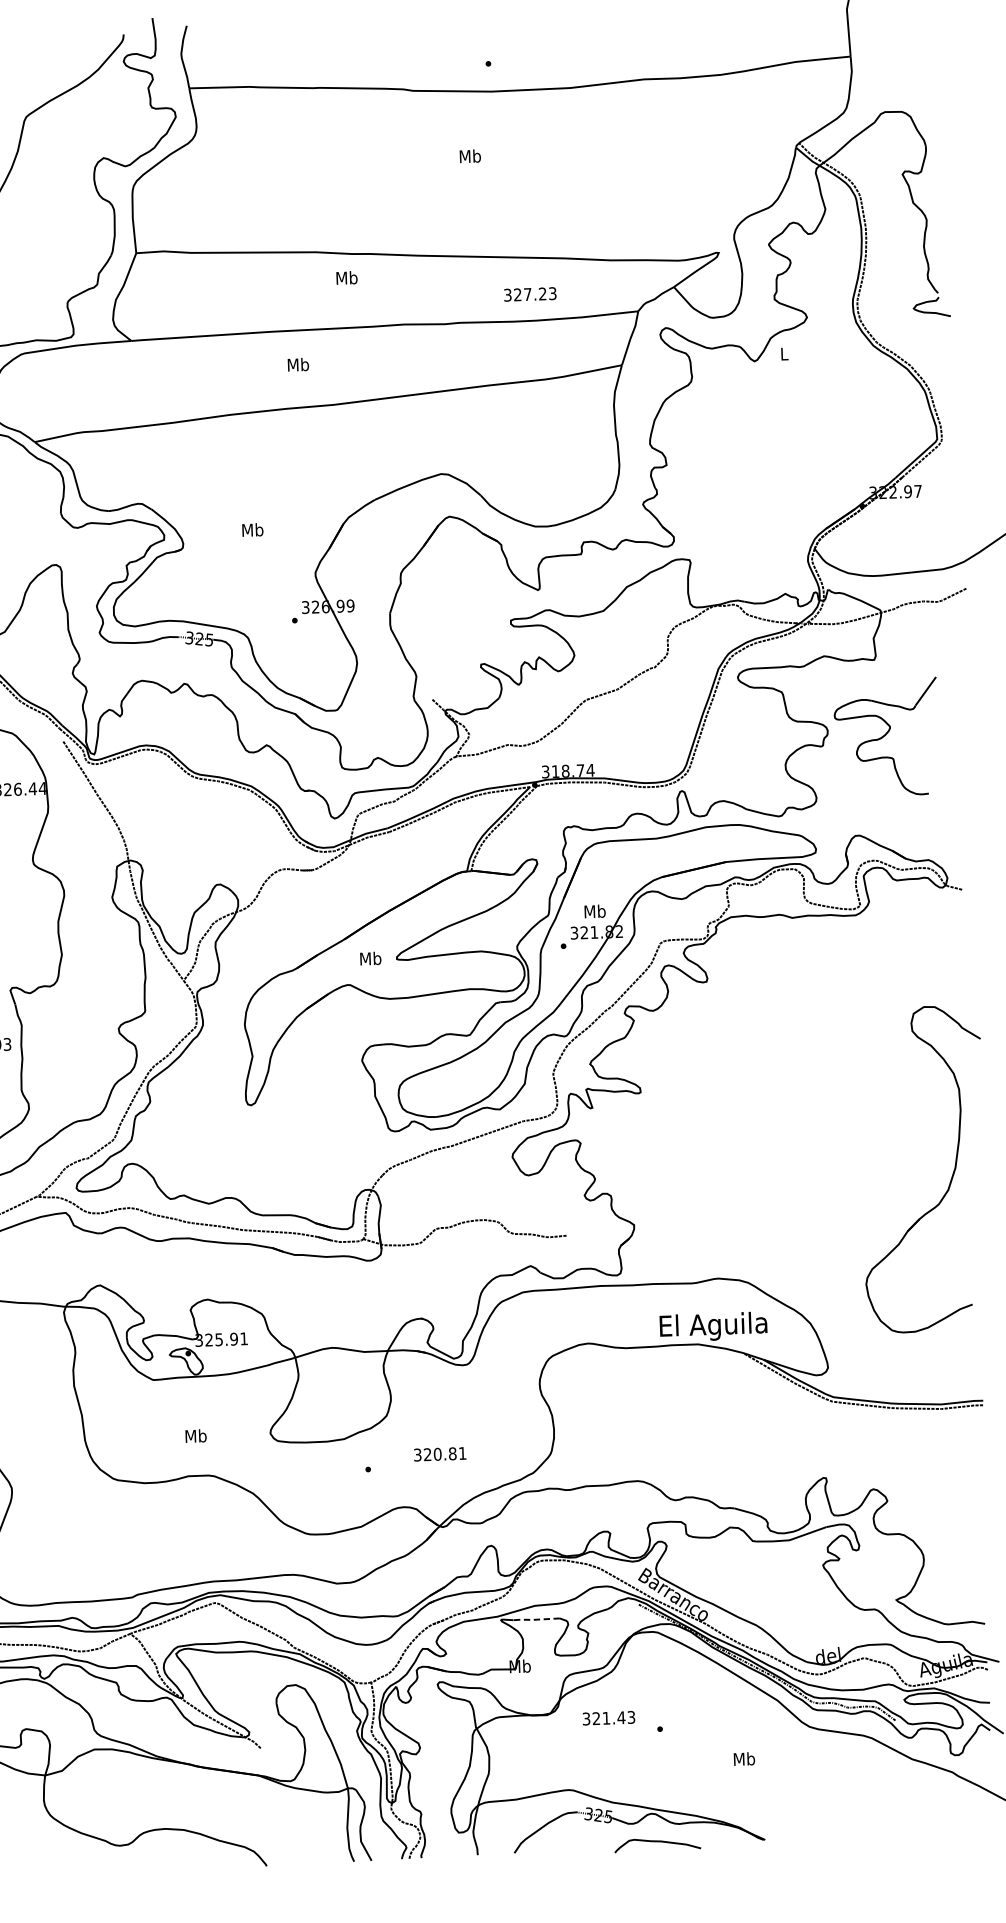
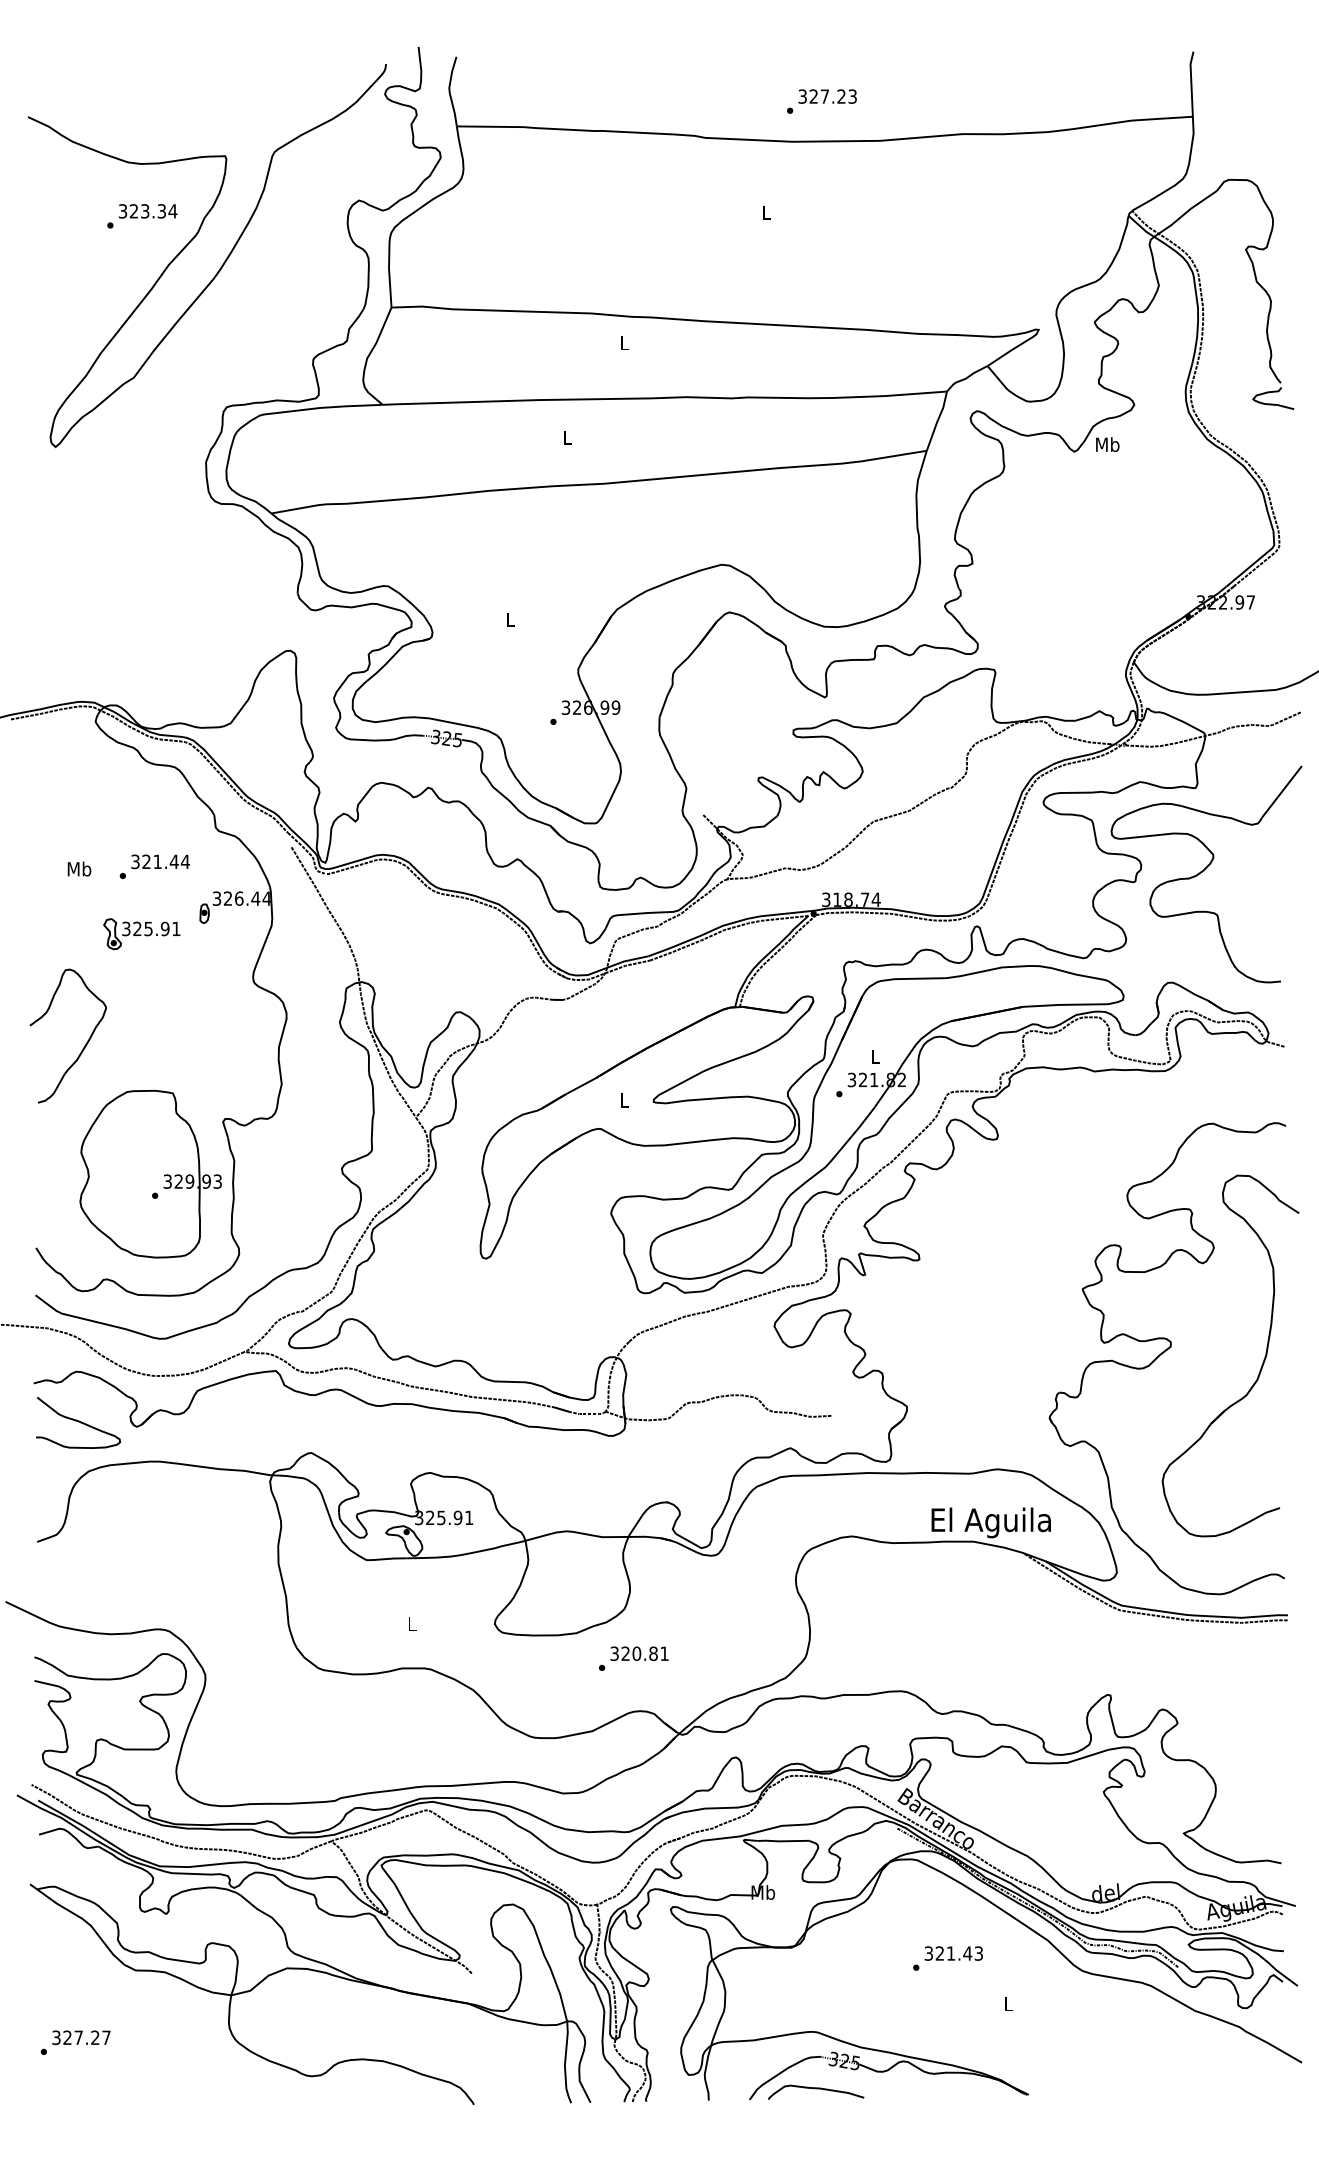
text: (470, 156) -> (766, 212), Mb -> L
text: (346, 277) -> (624, 342), Mb -> L
text: (530, 294) -> (827, 96), moved
text: (784, 353) -> (1107, 444), L -> Mb
text: (298, 364) -> (567, 437), Mb -> L
text: (253, 529) -> (510, 619), Mb -> L
part: (886, 737) -> (1206, 874), size x1.67
text: (594, 911) -> (875, 1056), Mb -> L
text: (370, 957) -> (624, 1099), Mb -> L
part: (863, 1169) -> (1163, 1353), added
text: (195, 1435) -> (411, 1623), Mb -> L
text: (440, 1454) -> (639, 1653), moved
line: (534, 1619) -> (781, 1841), dashed -> solid
text: (608, 1718) -> (953, 1953), moved
text: (744, 1758) -> (1008, 2003), Mb -> L
curve: (657, 1842) -> (816, 2089), moved

